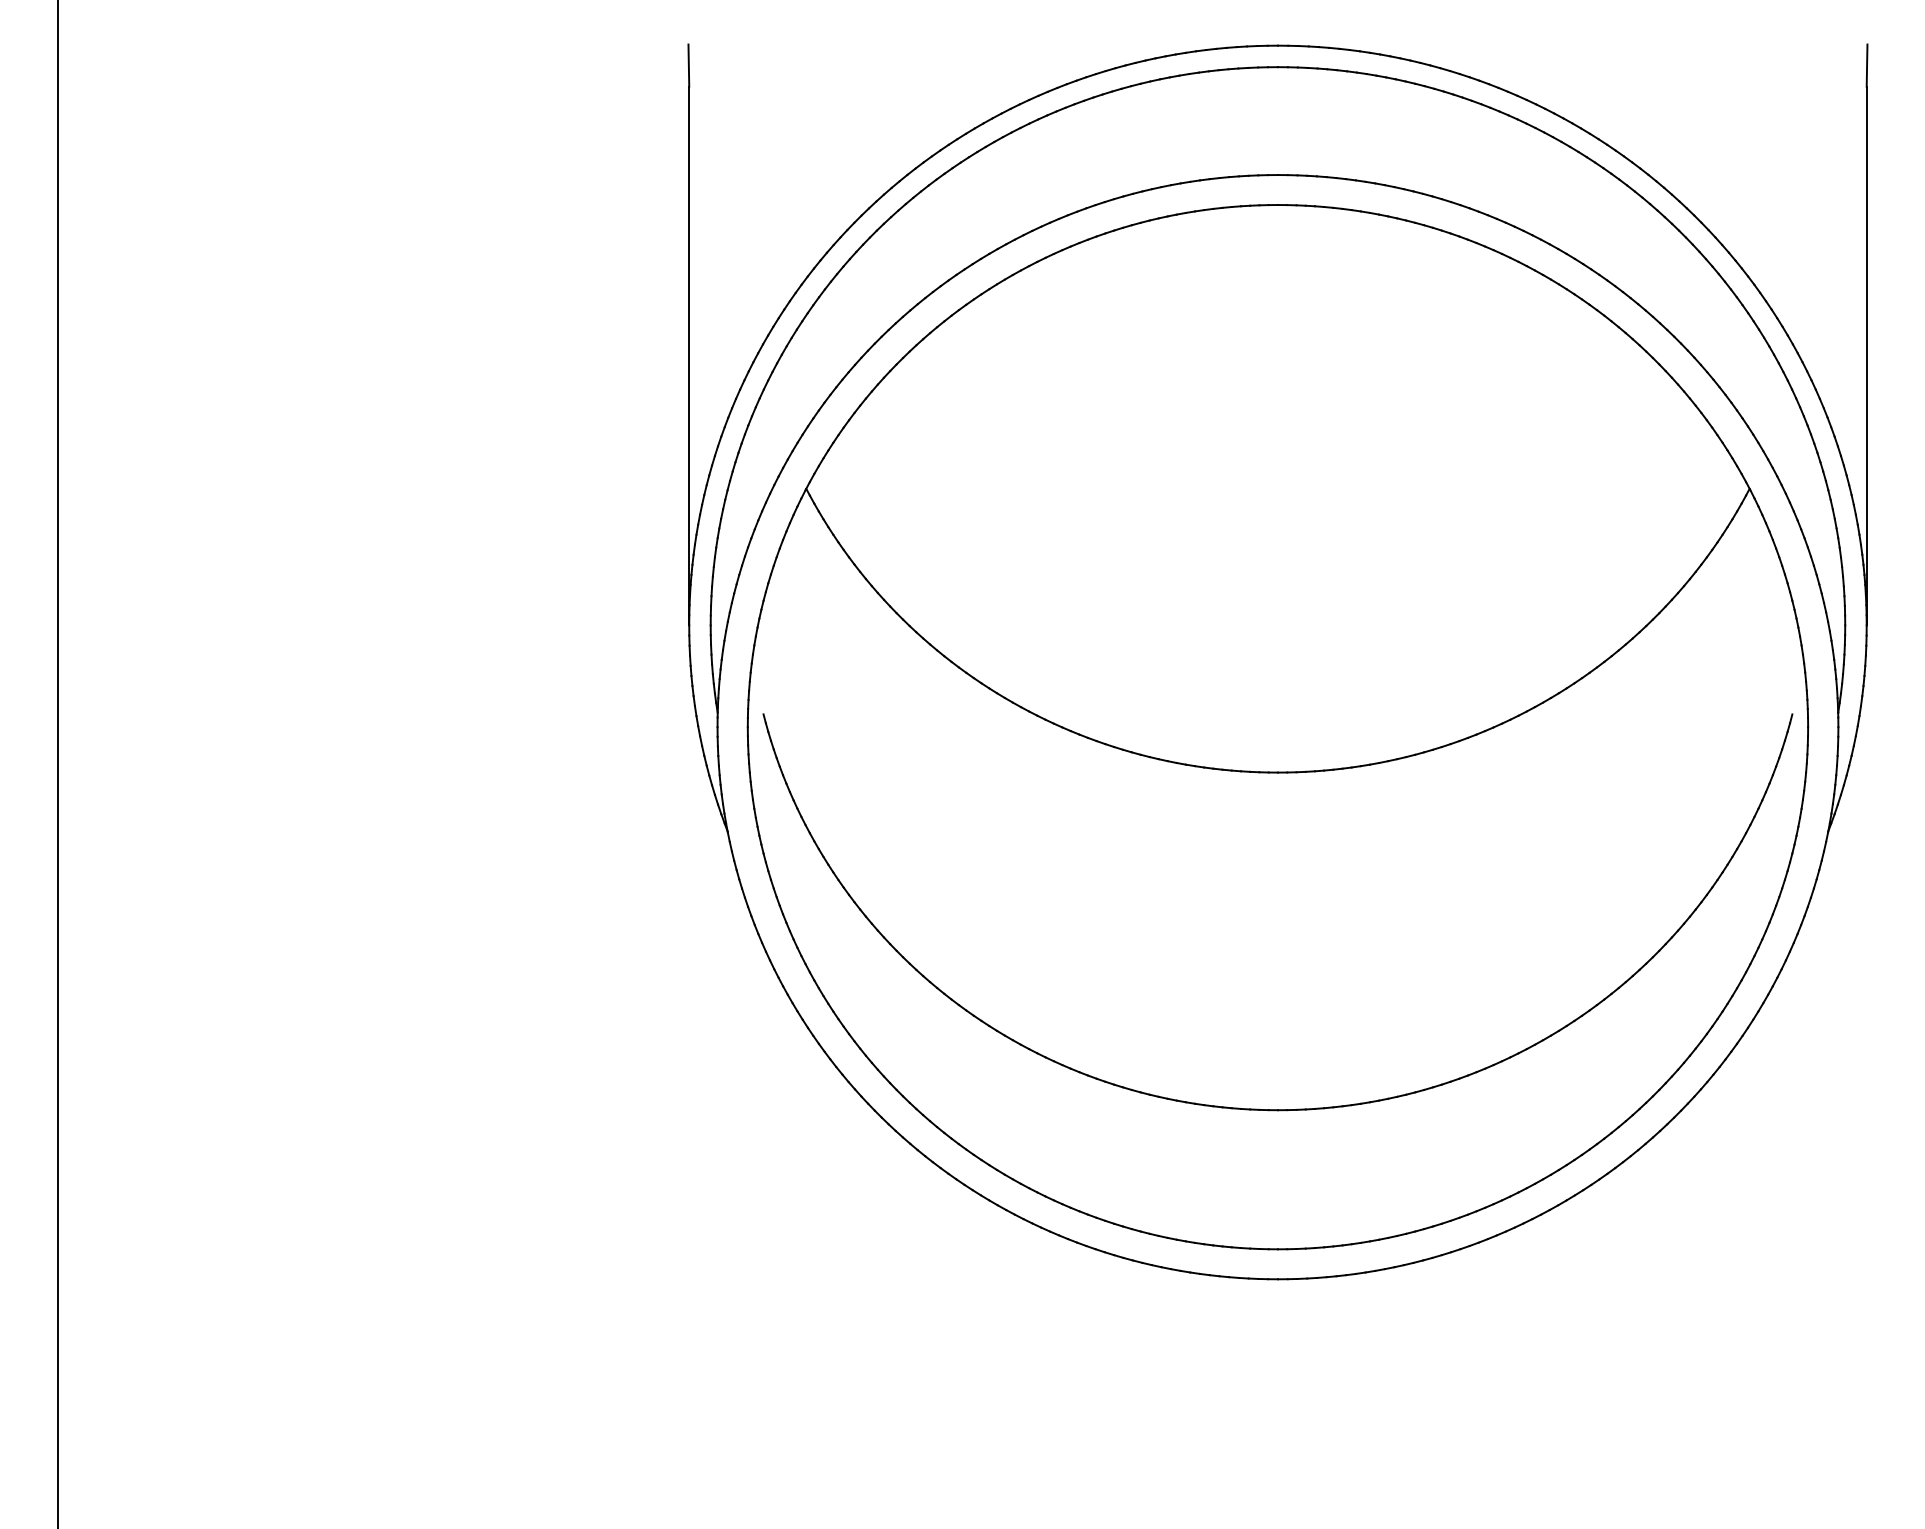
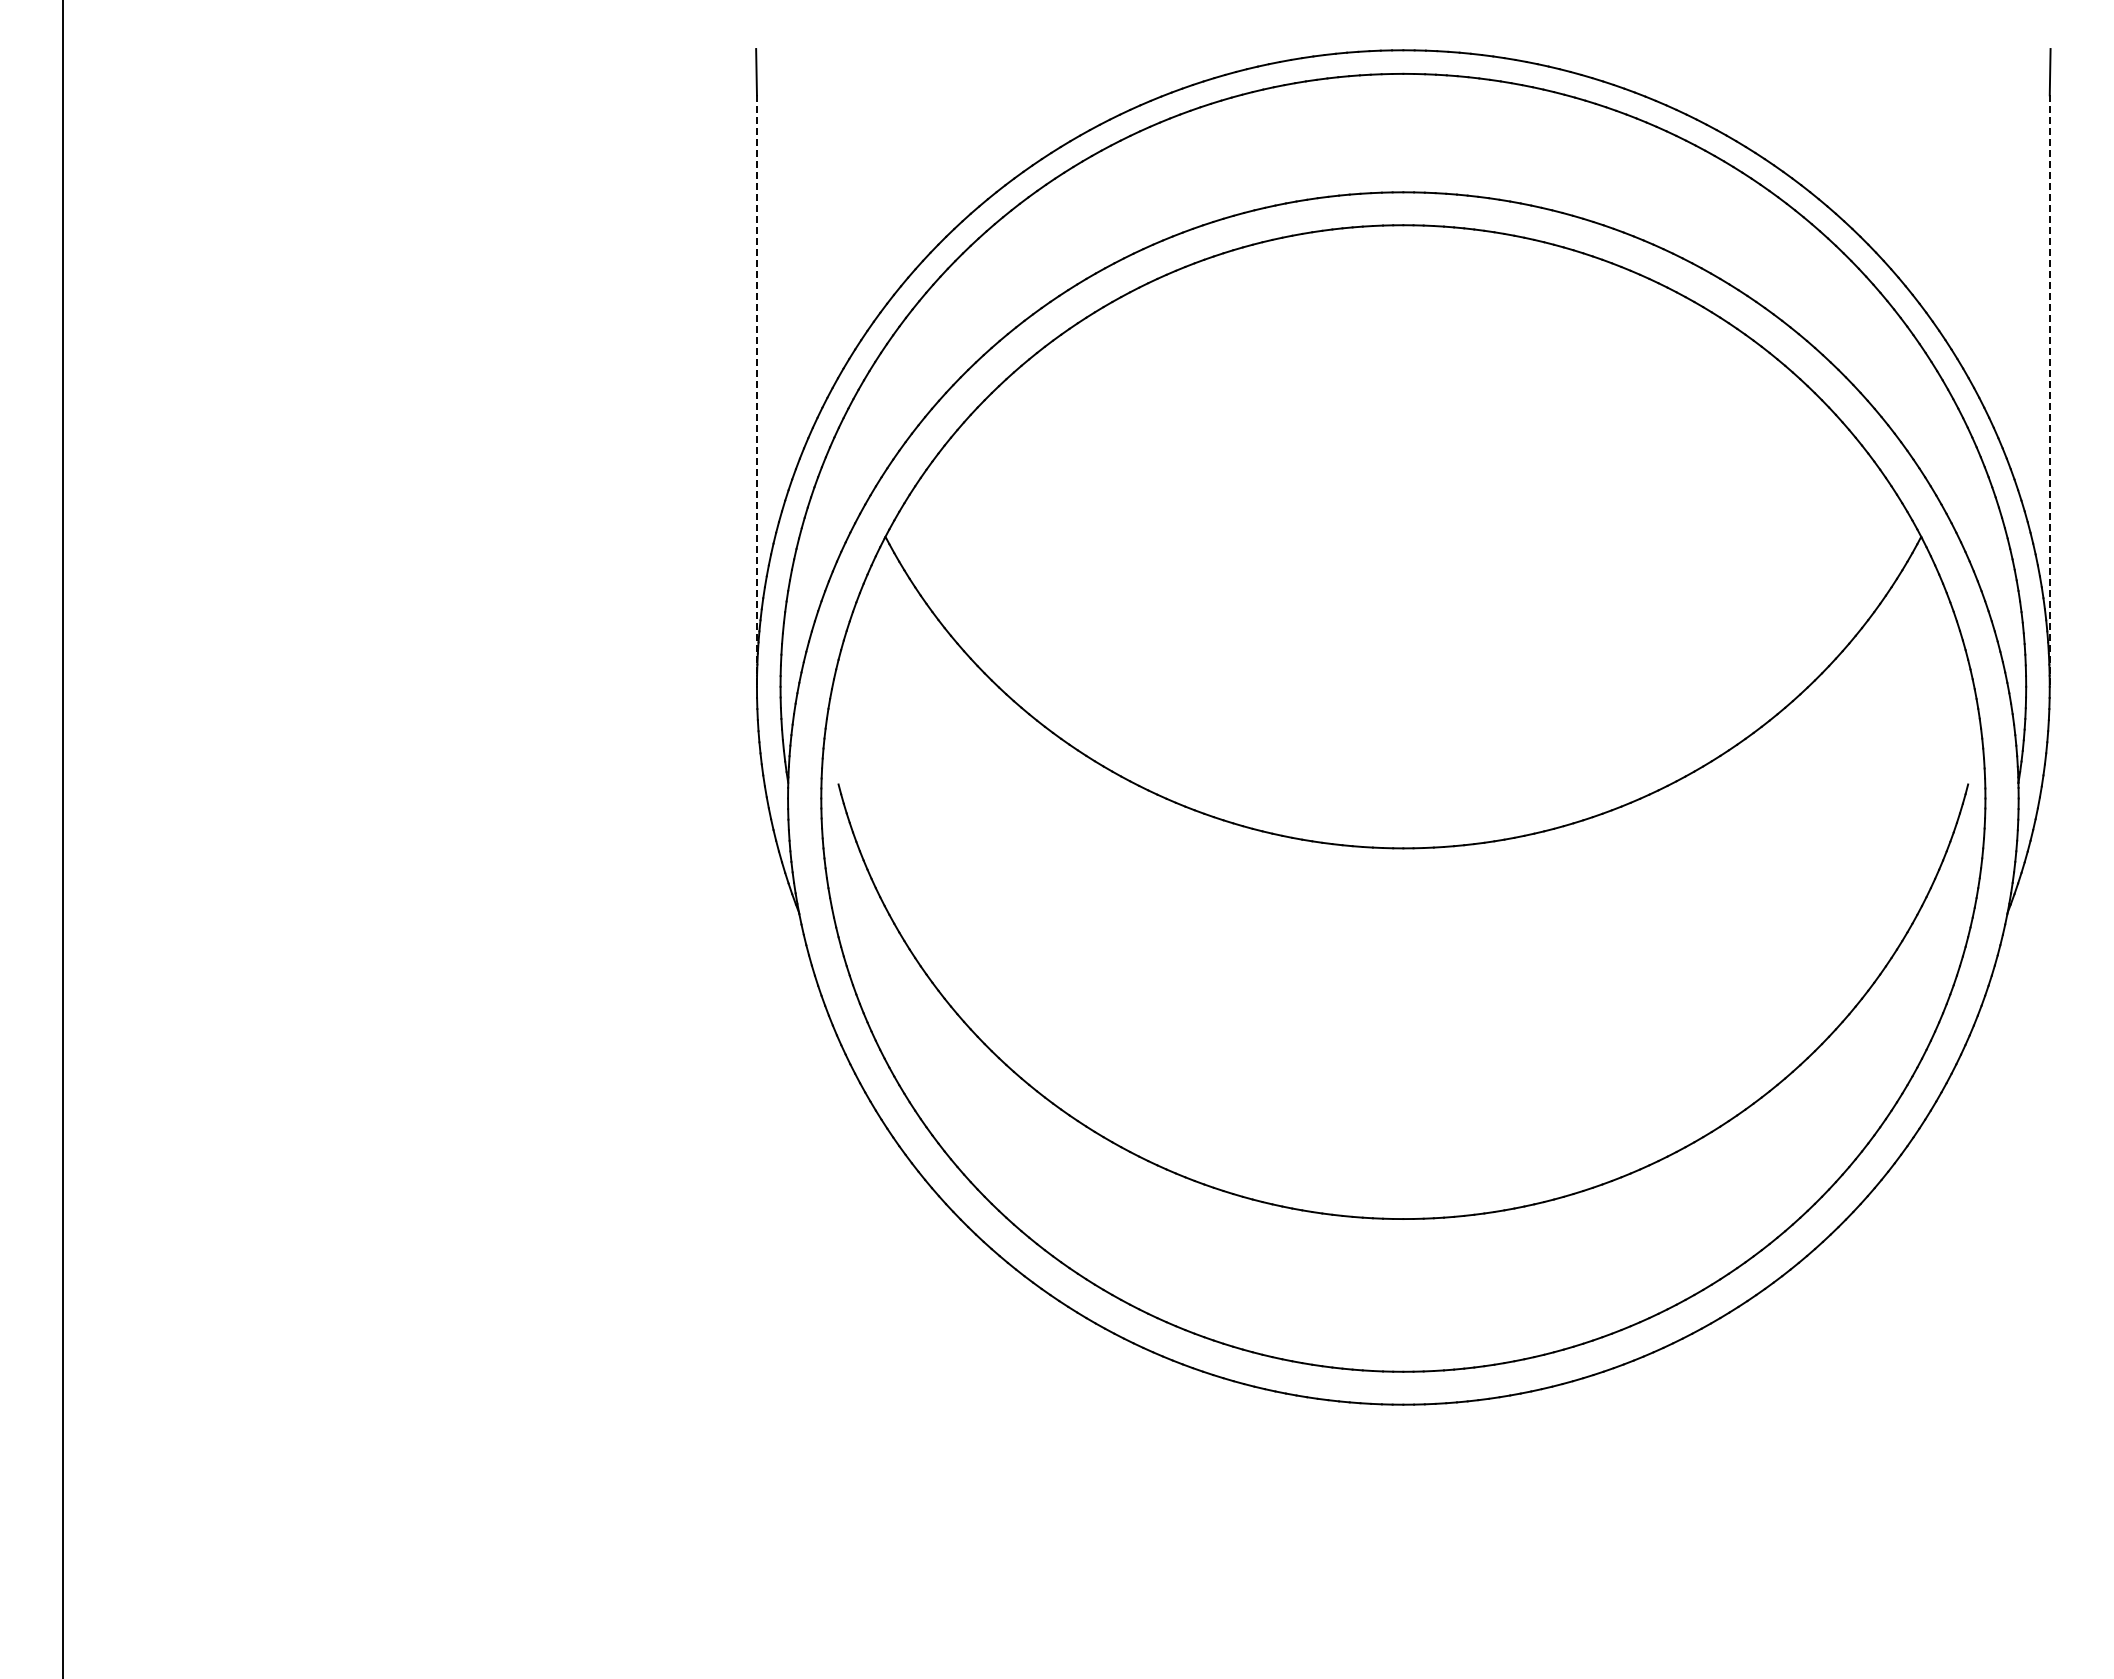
line: (688, 356) -> (756, 391), solid -> dashed
line: (1866, 356) -> (2049, 391), solid -> dashed

